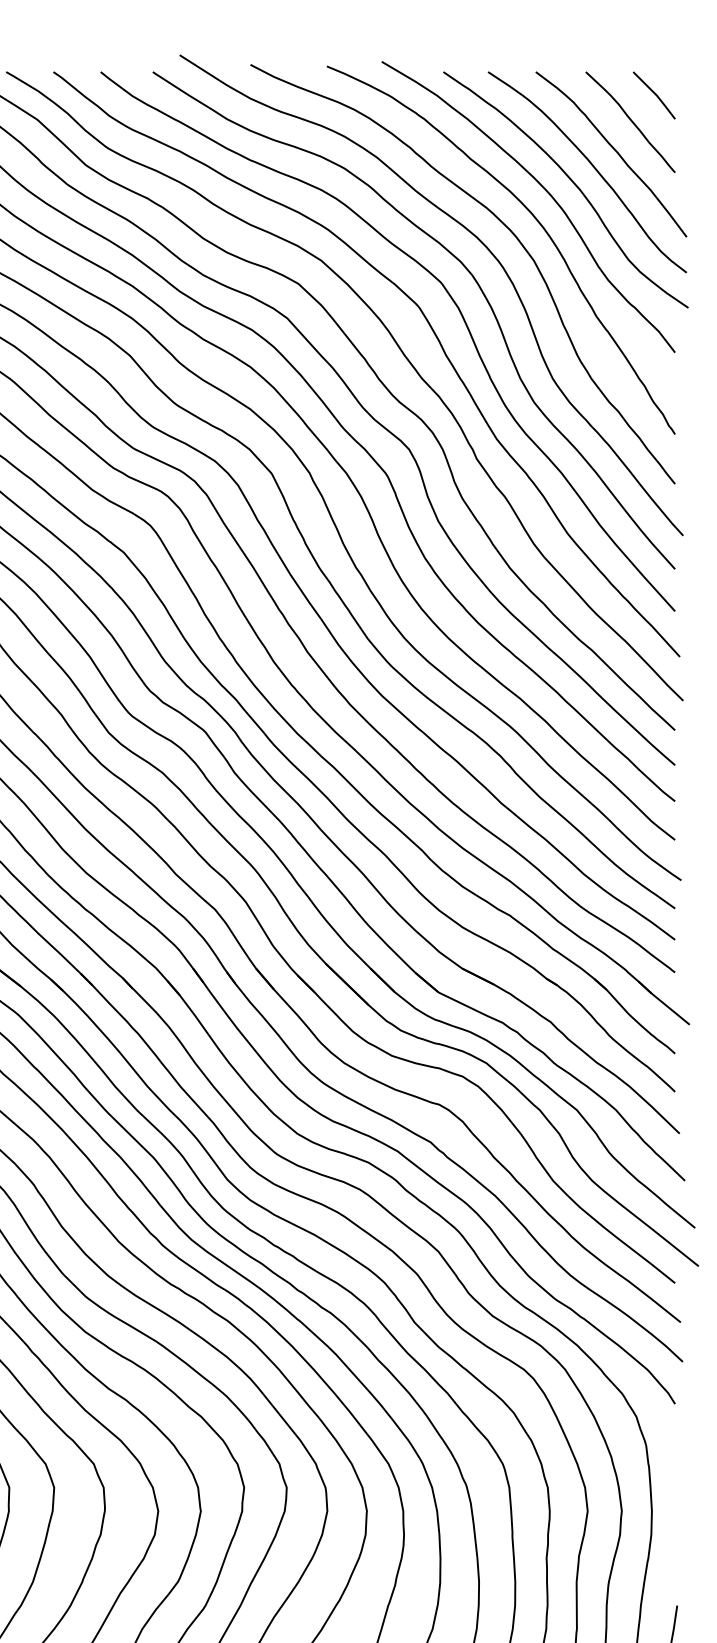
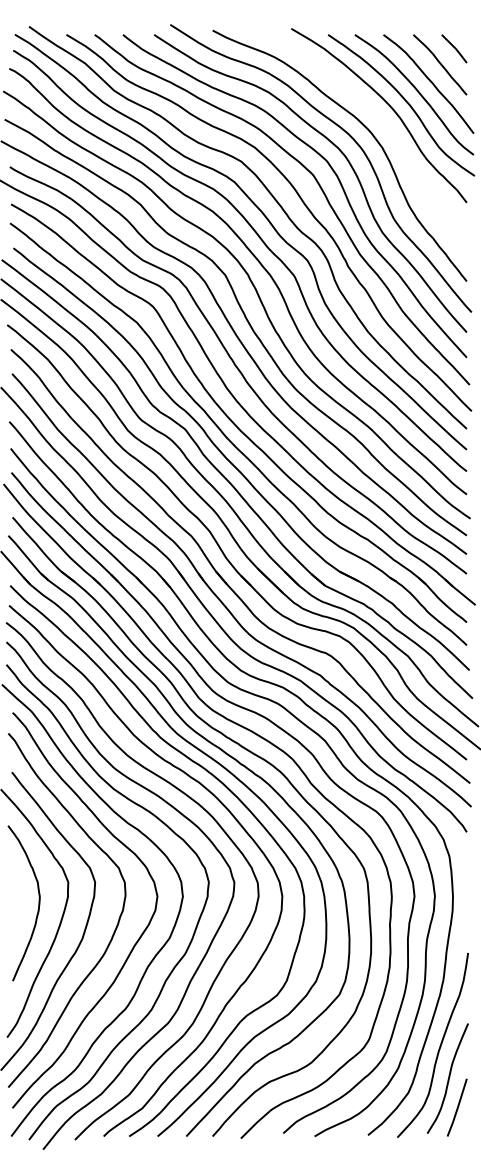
curve: (535, 221) -> (383, 124), removed

